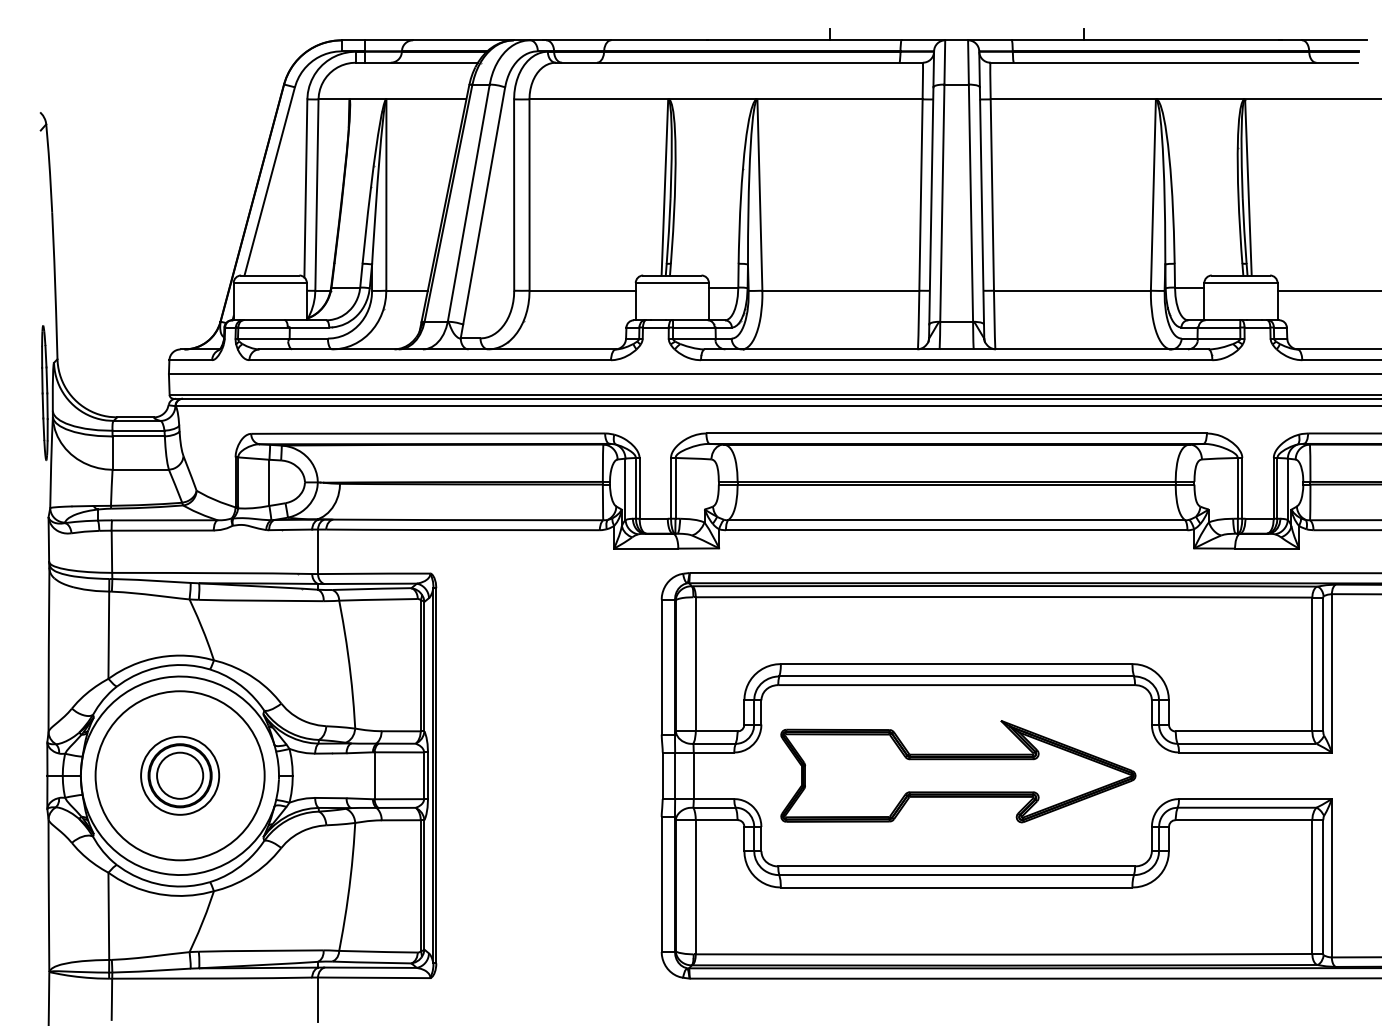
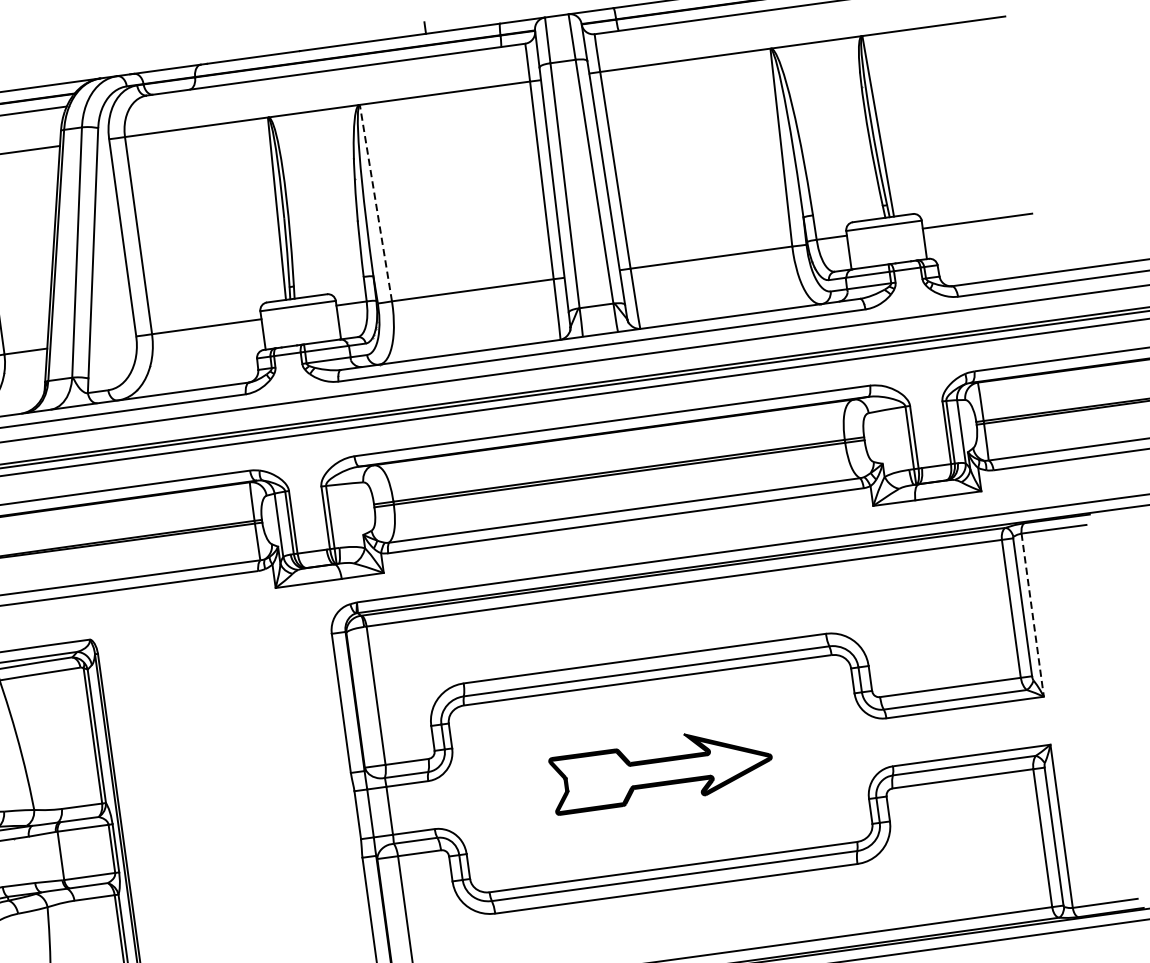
line: (759, 195) -> (375, 203), solid -> dashed
line: (1331, 673) -> (1032, 615), solid -> dashed
part: (958, 771) -> (661, 769), size x0.6

